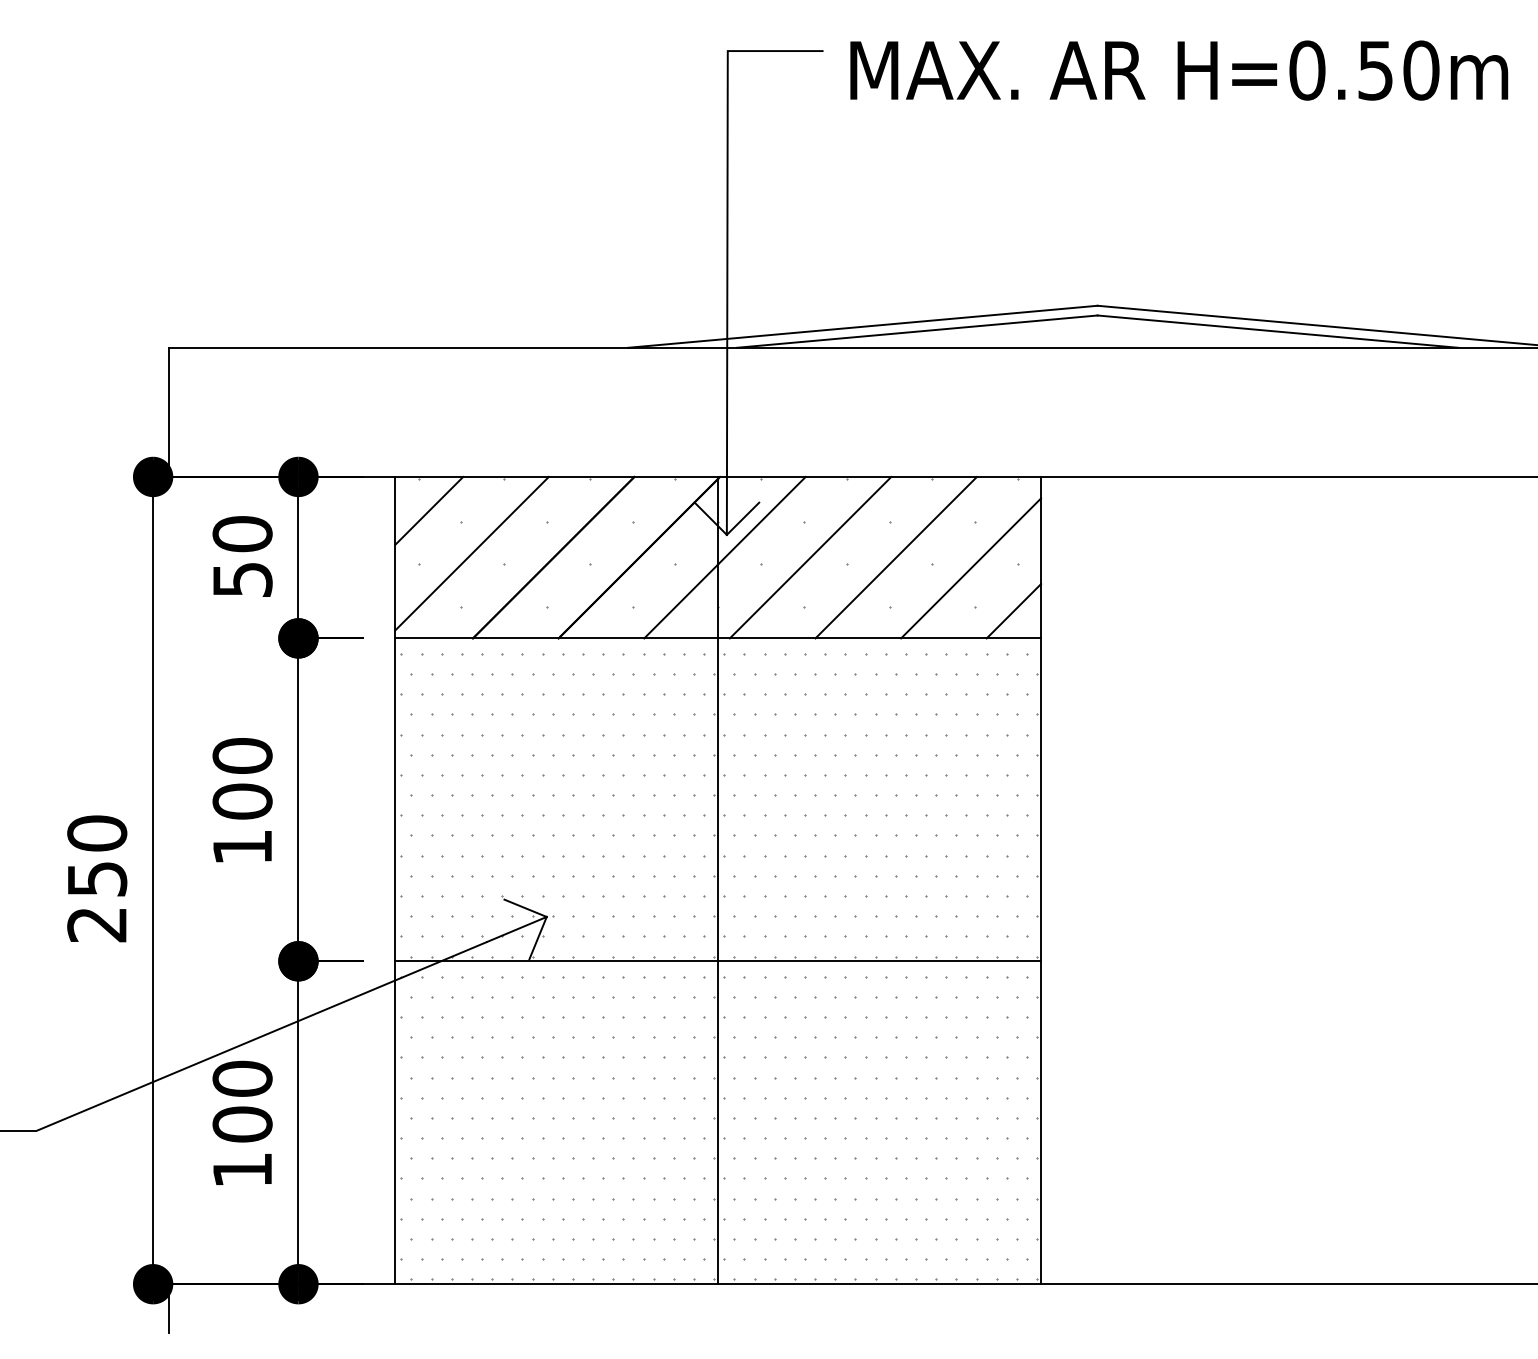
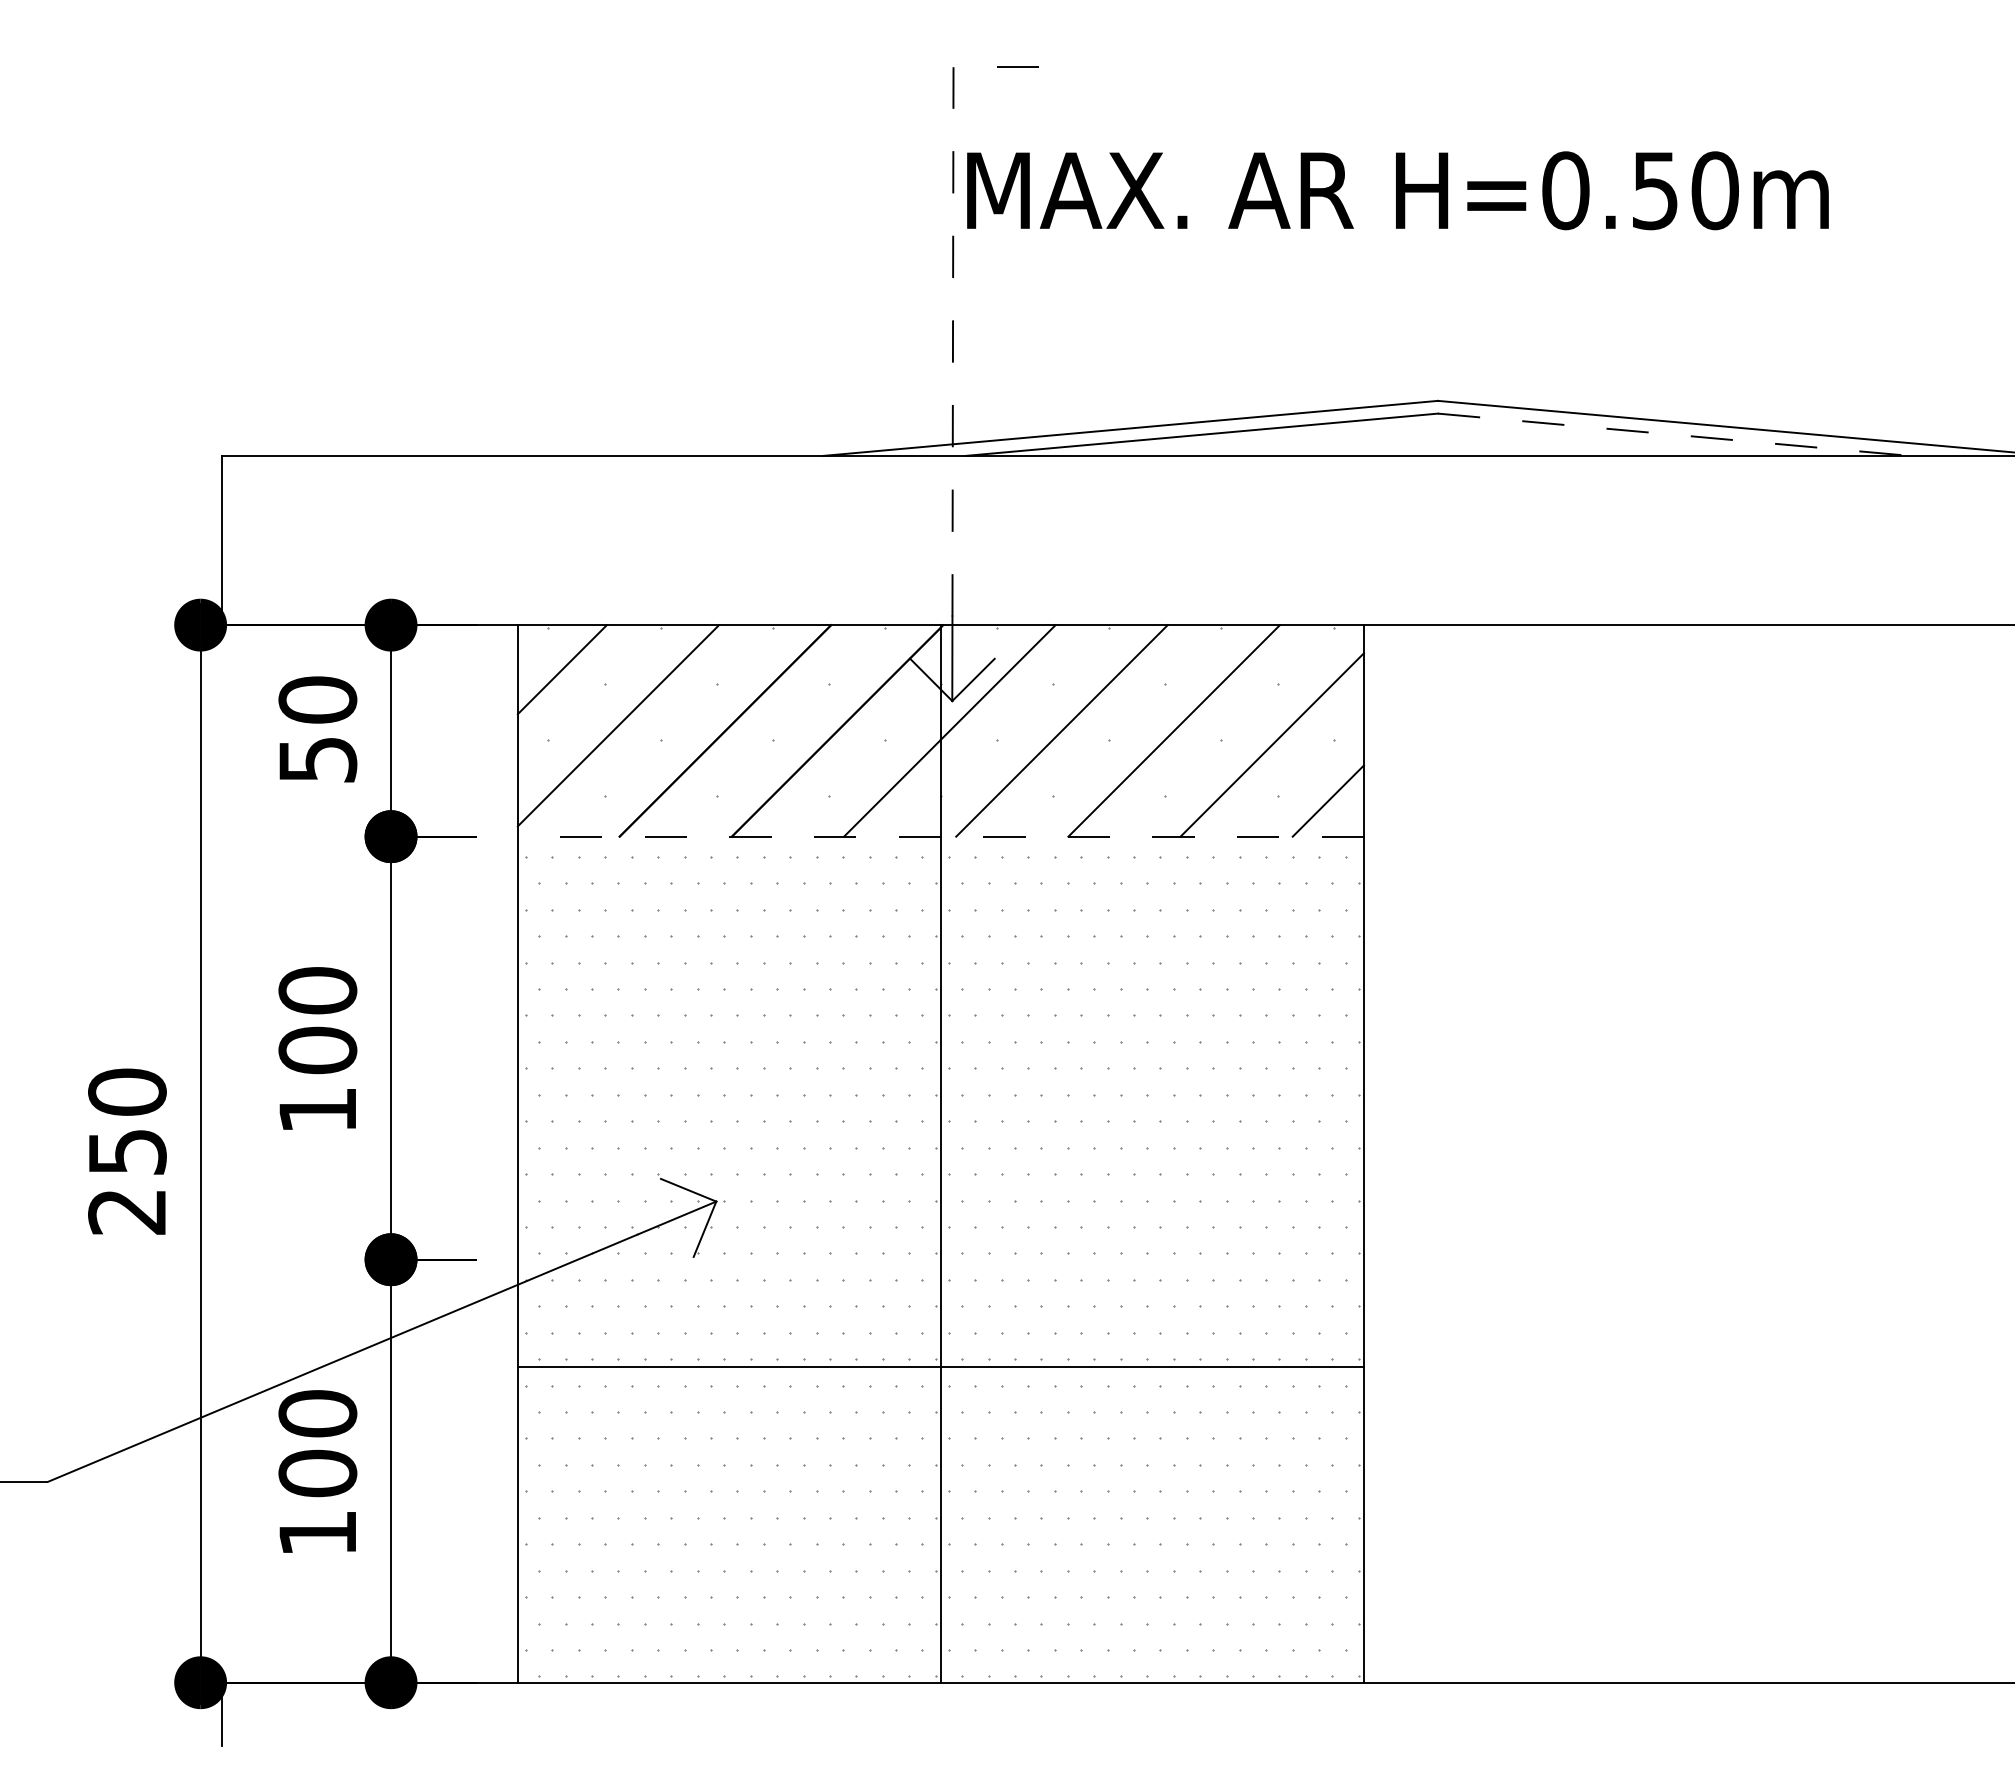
text: (1178, 70) -> (1397, 190), moved
line: (727, 211) -> (953, 277), solid -> dashed
line: (1278, 331) -> (1674, 434), solid -> dashed
line: (717, 638) -> (940, 836), solid -> dashed
line: (717, 961) -> (940, 1366), moved

